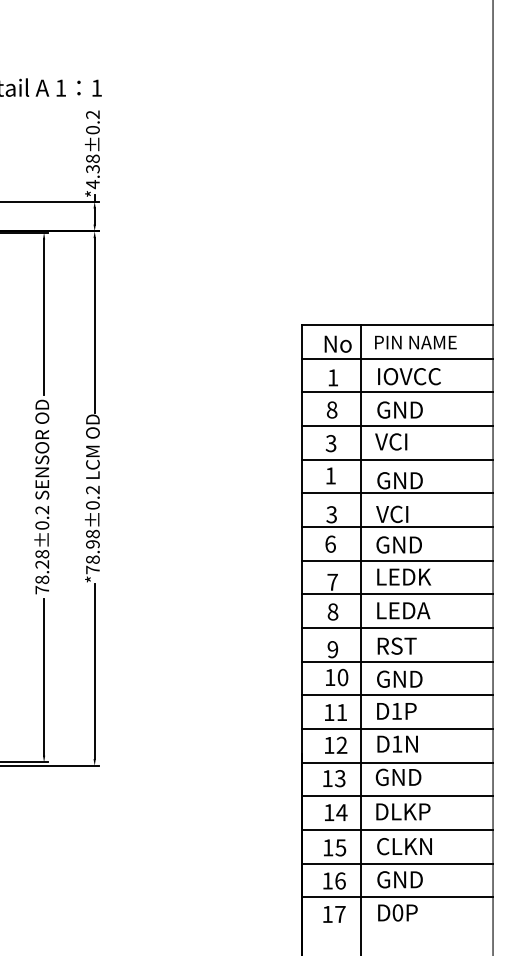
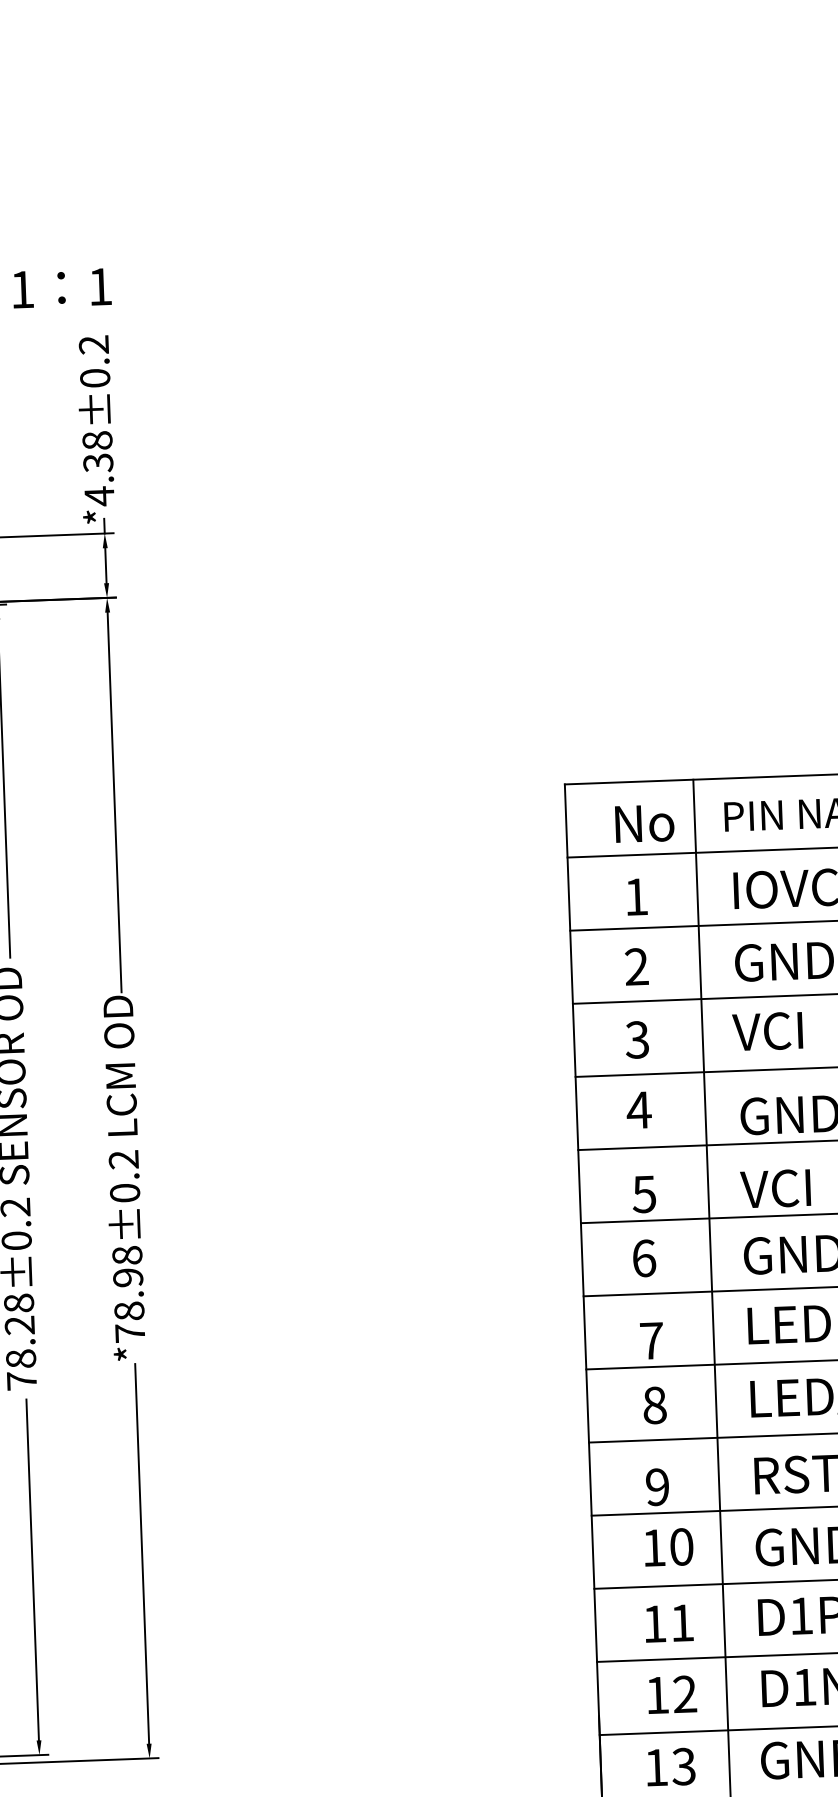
text: (331, 409) -> (635, 965), 8 -> 2
text: (330, 475) -> (638, 1109), 1 -> 4
text: (331, 514) -> (643, 1193), 3 -> 5

